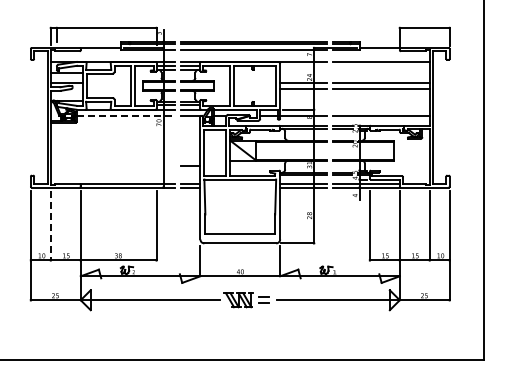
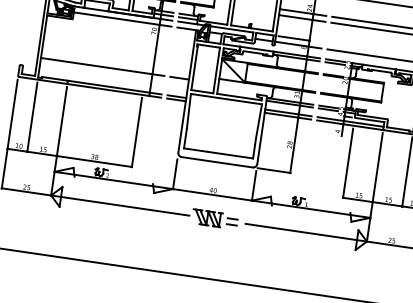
line: (126, 115) -> (123, 19), dashed -> solid
line: (112, 165) -> (102, 66), added
line: (50, 225) -> (32, 117), dashed -> solid

